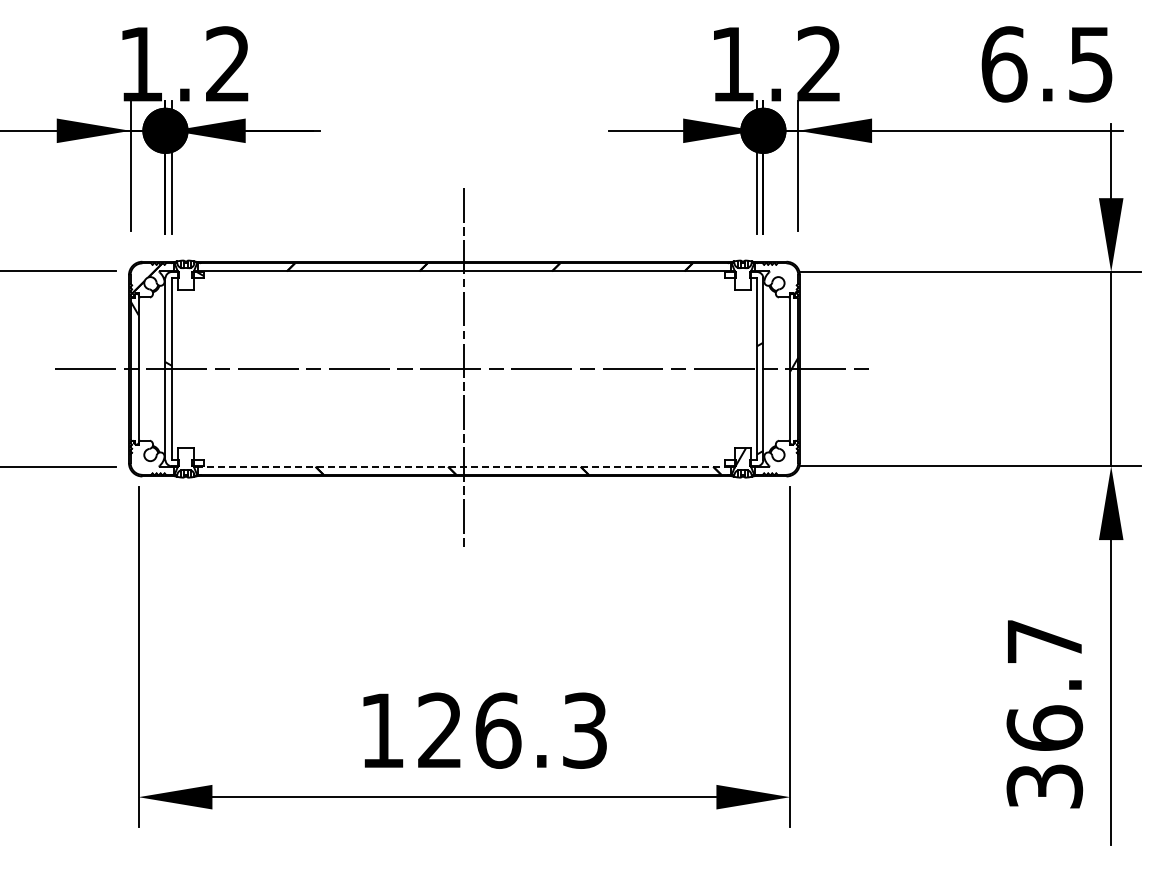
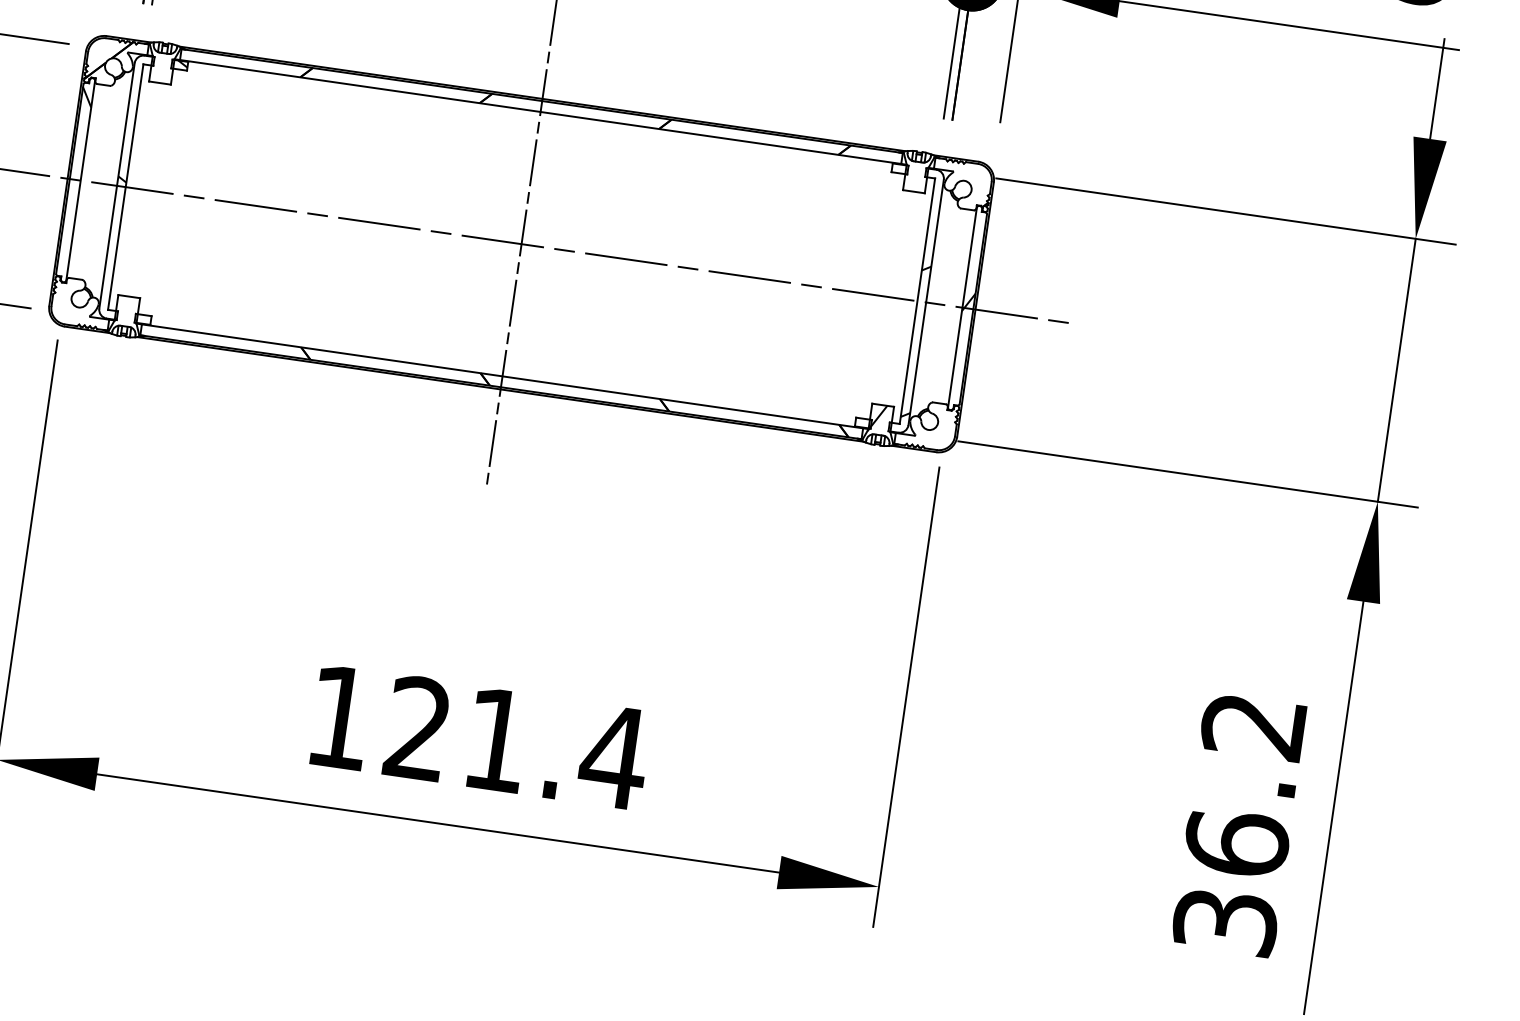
line: (463, 466) -> (501, 375), dashed -> solid
text: (1043, 641) -> (1252, 725), 36.7 -> 36.2
text: (542, 730) -> (556, 748), 126.3 -> 121.4

